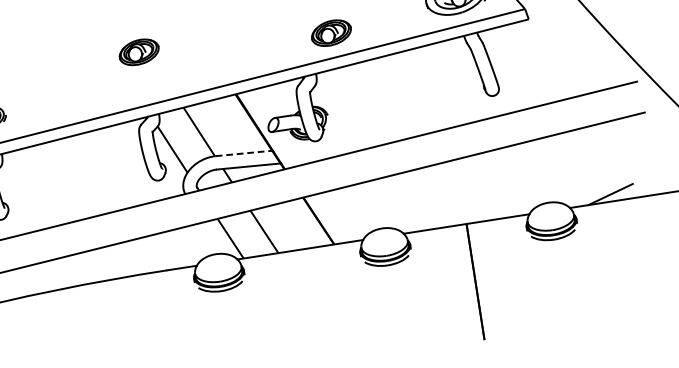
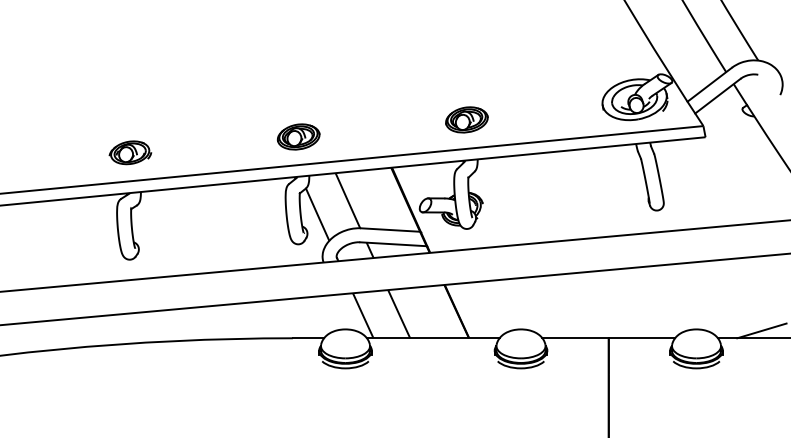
part: (330, 32) -> (466, 119), moved
part: (138, 51) -> (298, 136), moved
line: (243, 153) -> (390, 230), dashed -> solid

